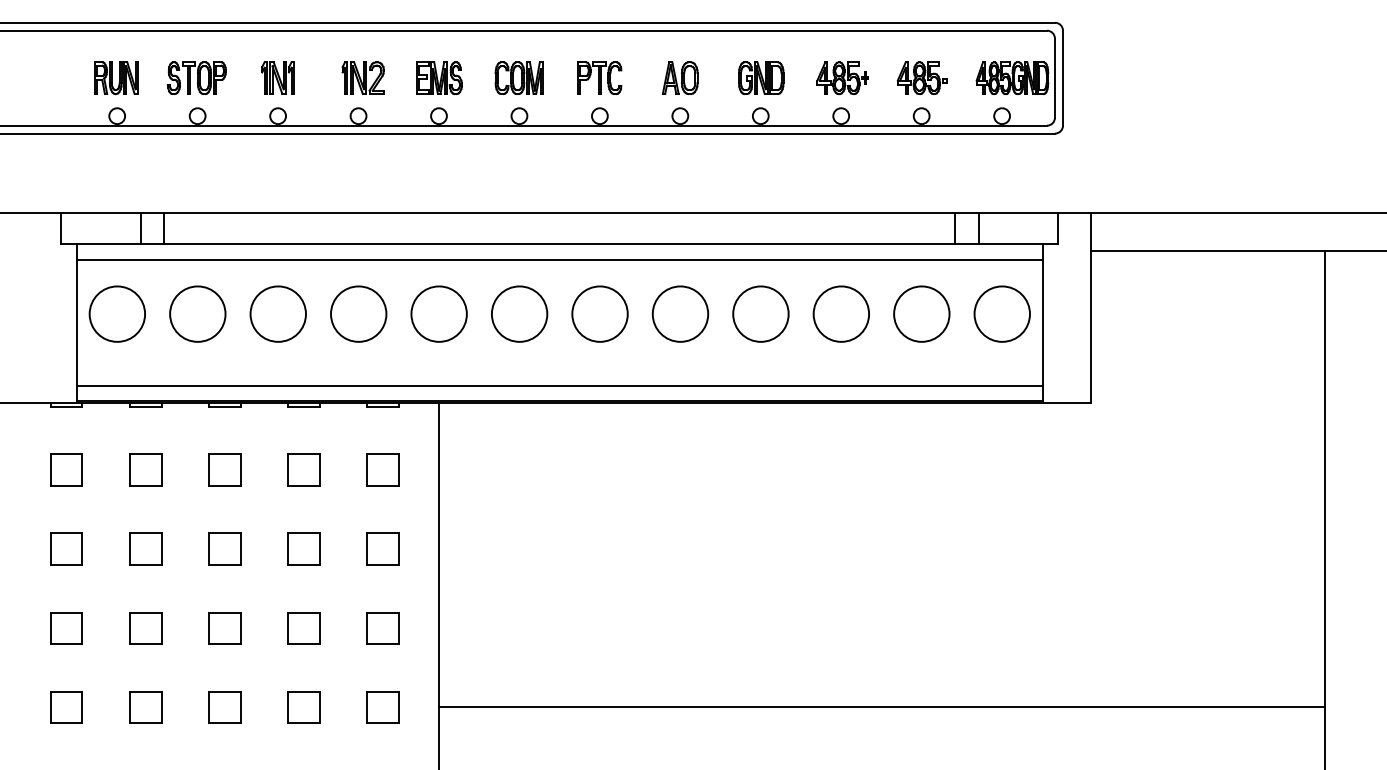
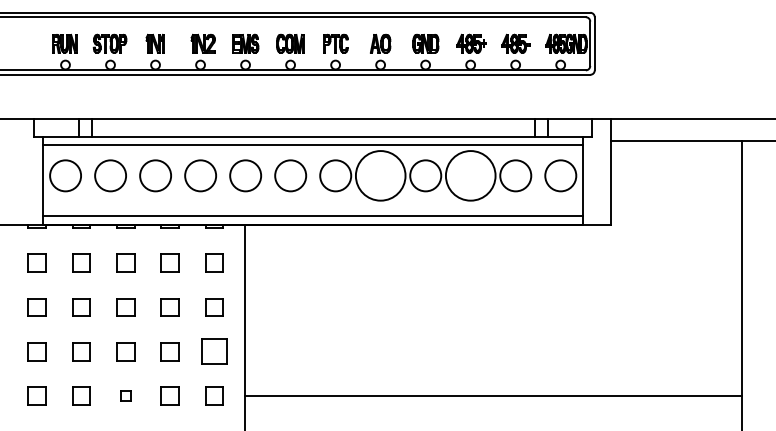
circle: (680, 313) -> (380, 175), size x1.6
circle: (840, 313) -> (470, 175), size x1.6
part: (383, 628) -> (214, 351), size x1.4
part: (224, 706) -> (125, 395), size x0.6

